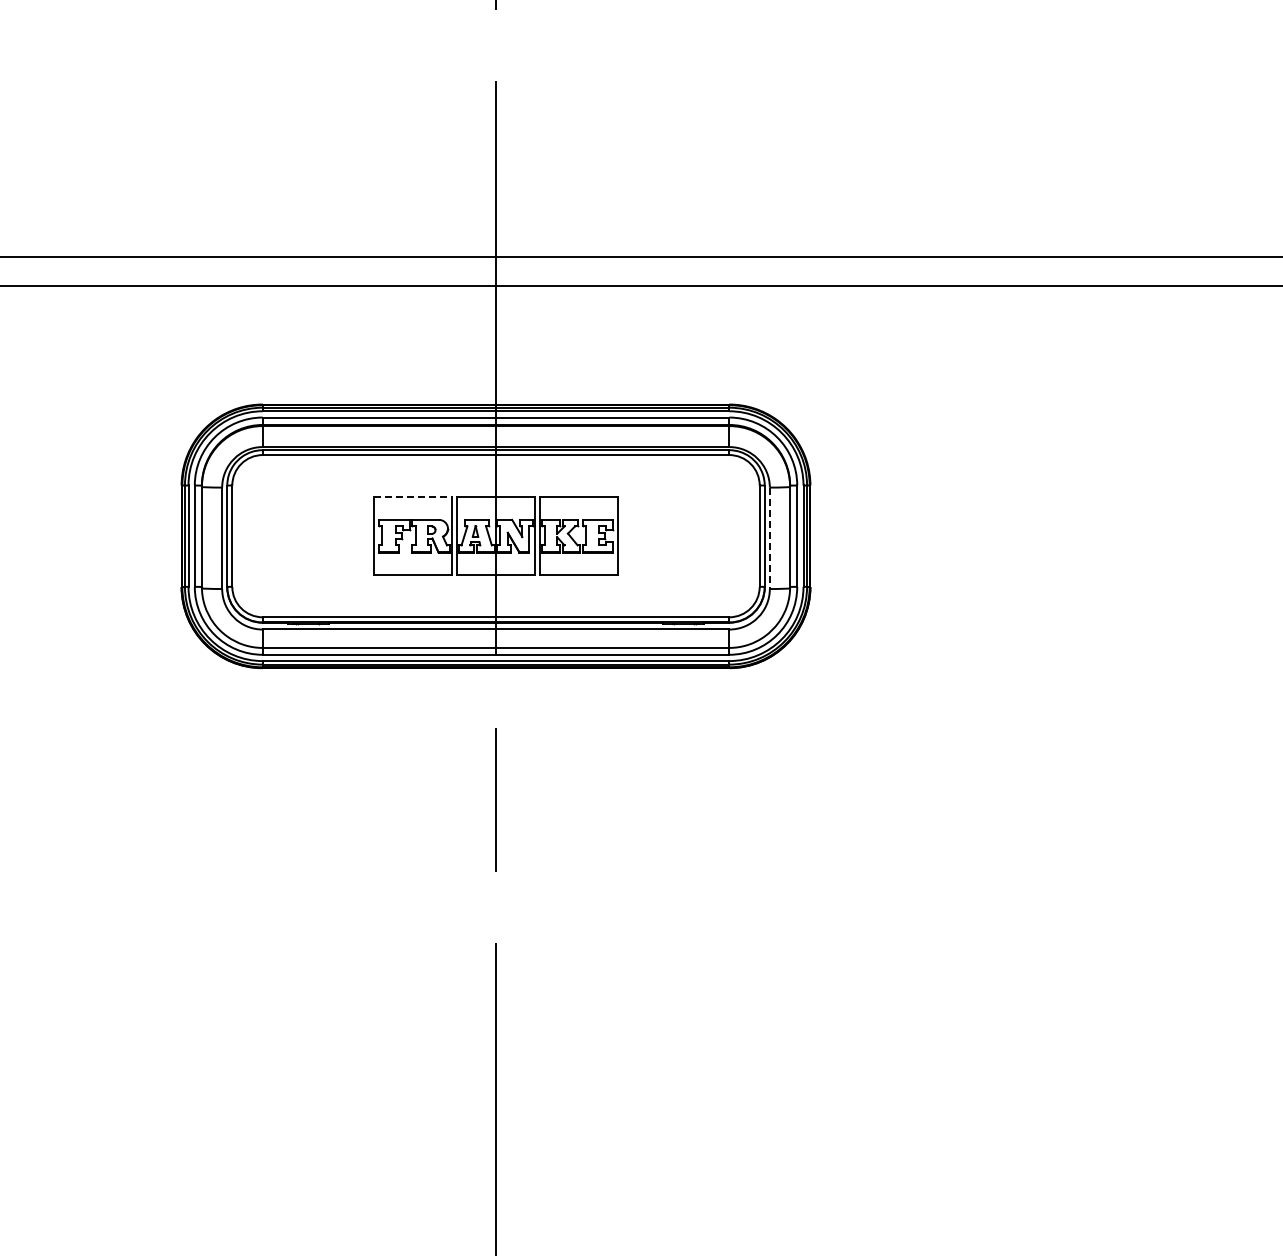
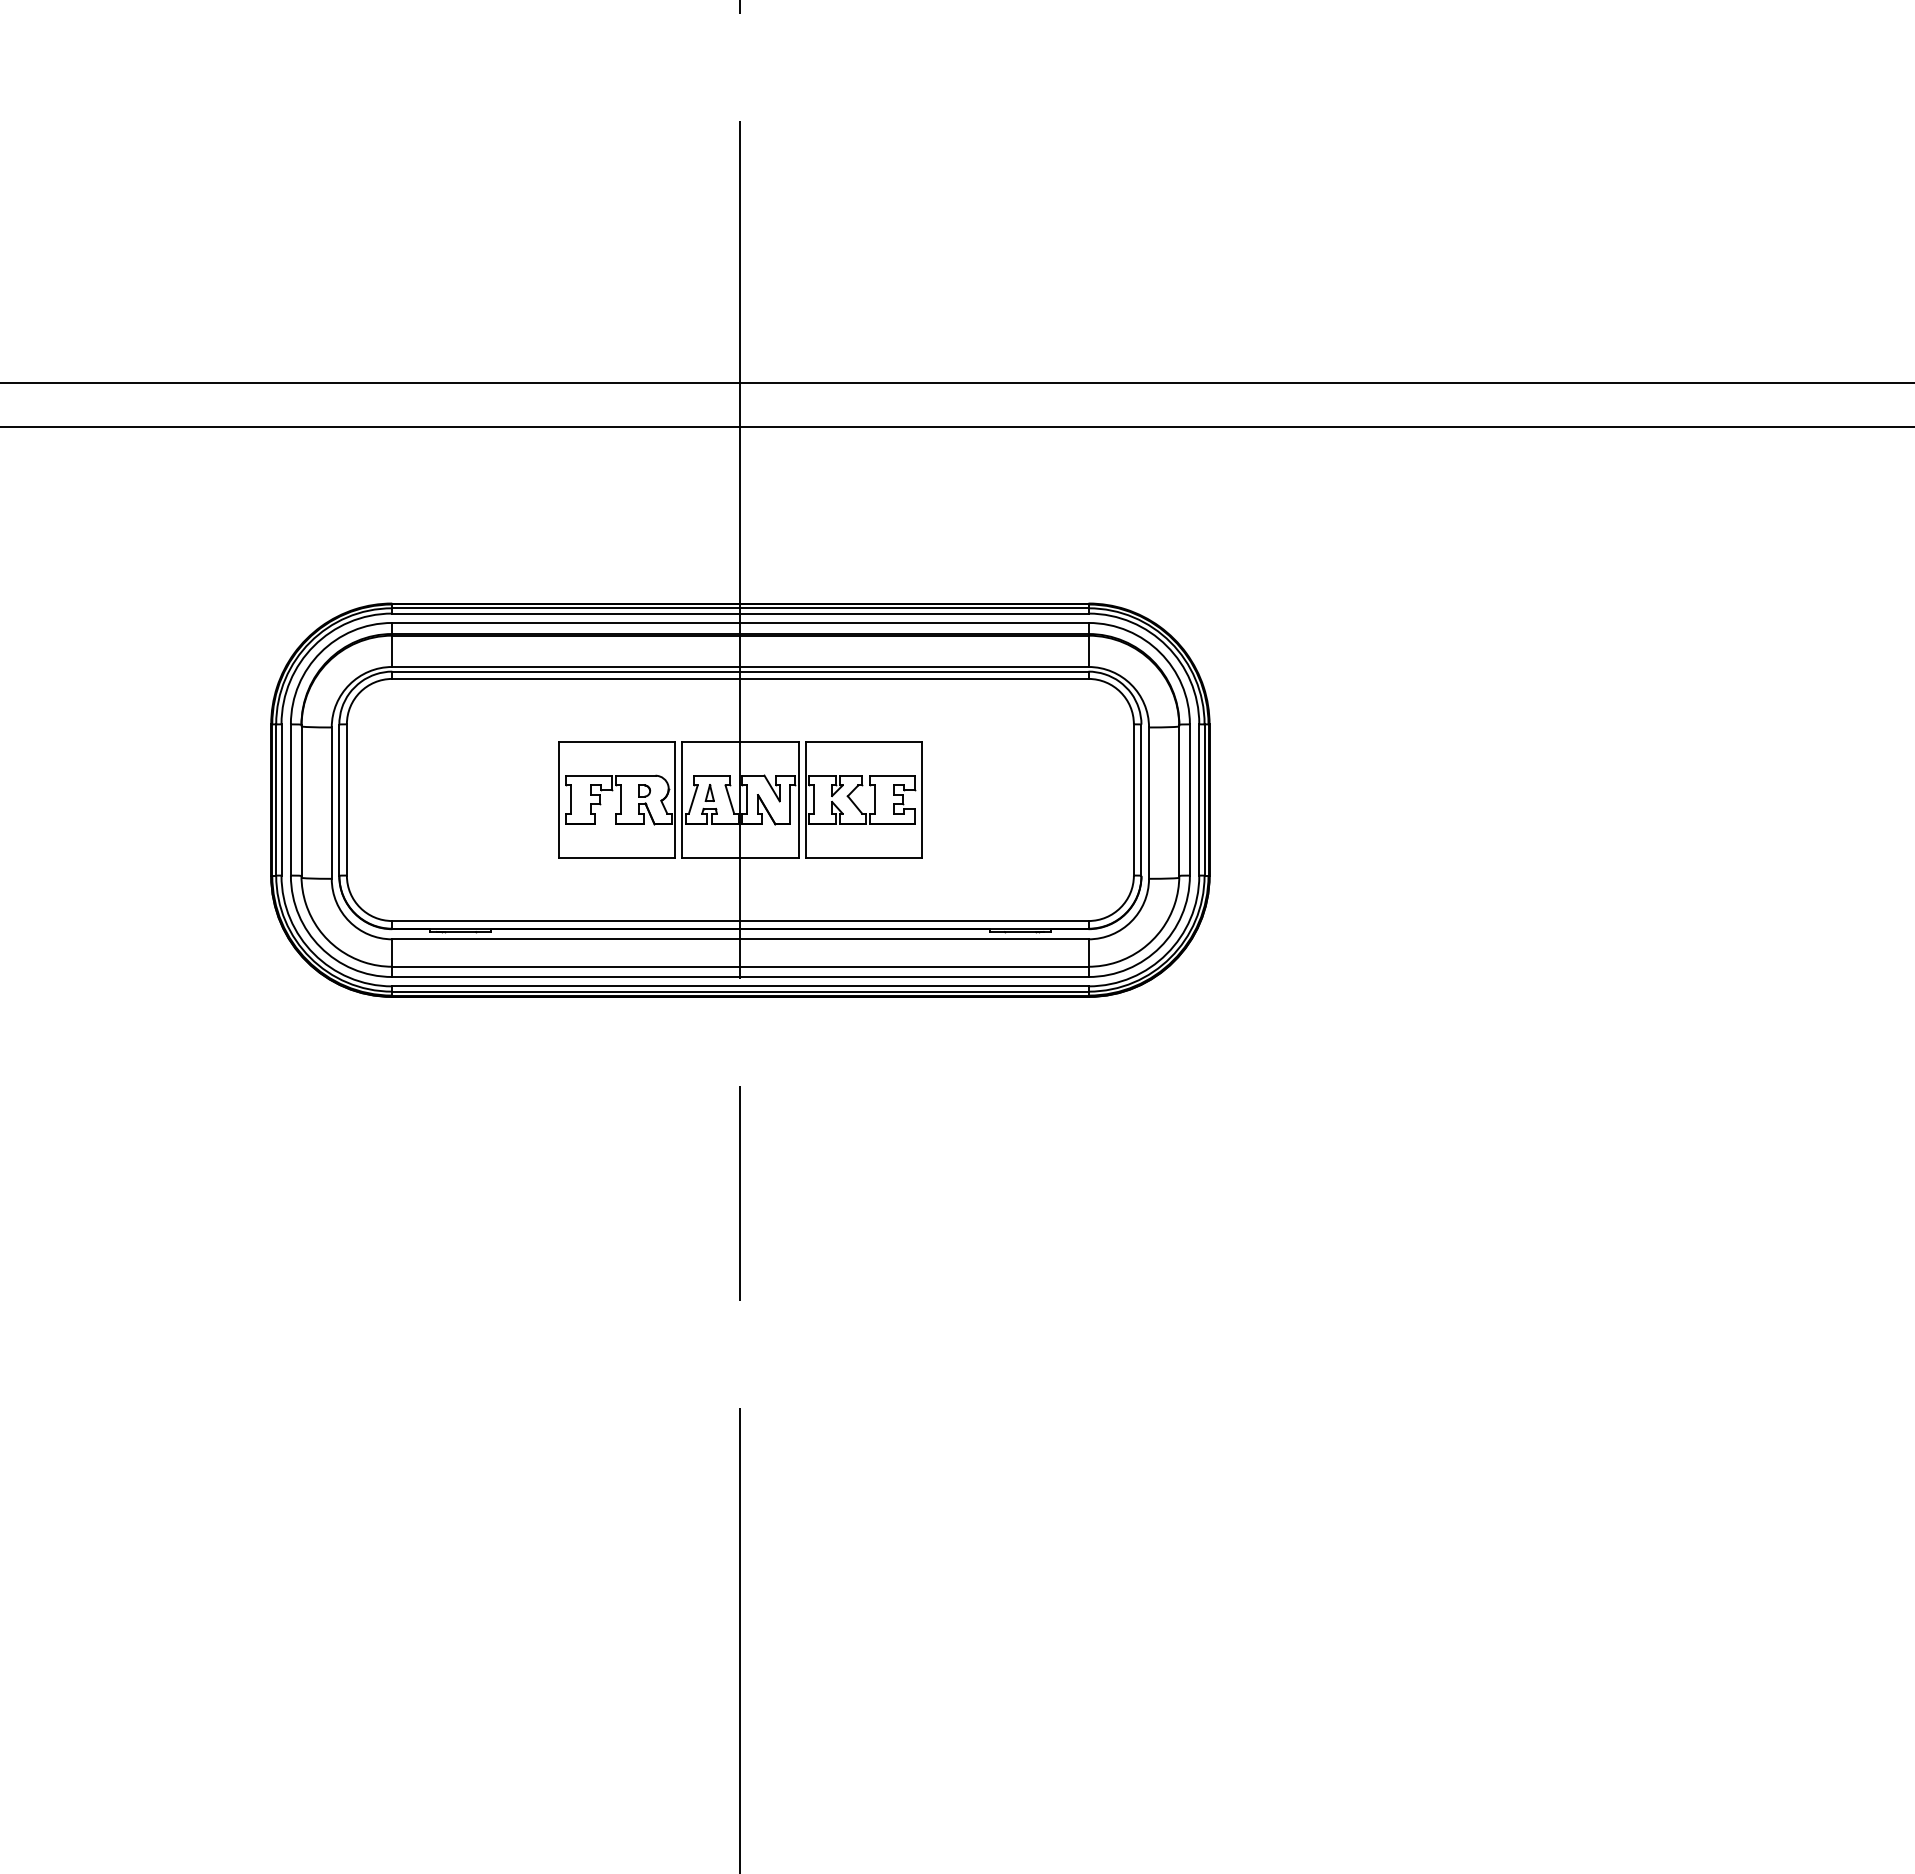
line: (413, 497) -> (617, 742), dashed -> solid
line: (769, 538) -> (1148, 803), dashed -> solid

